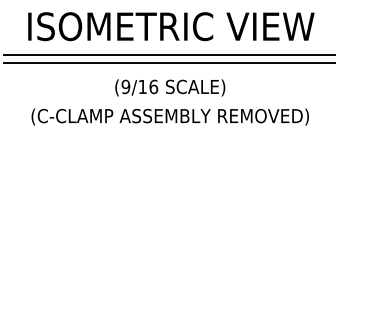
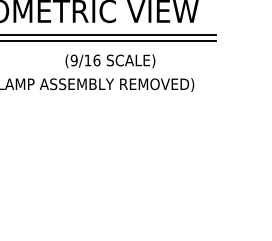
text: (170, 87) -> (110, 60), moved

